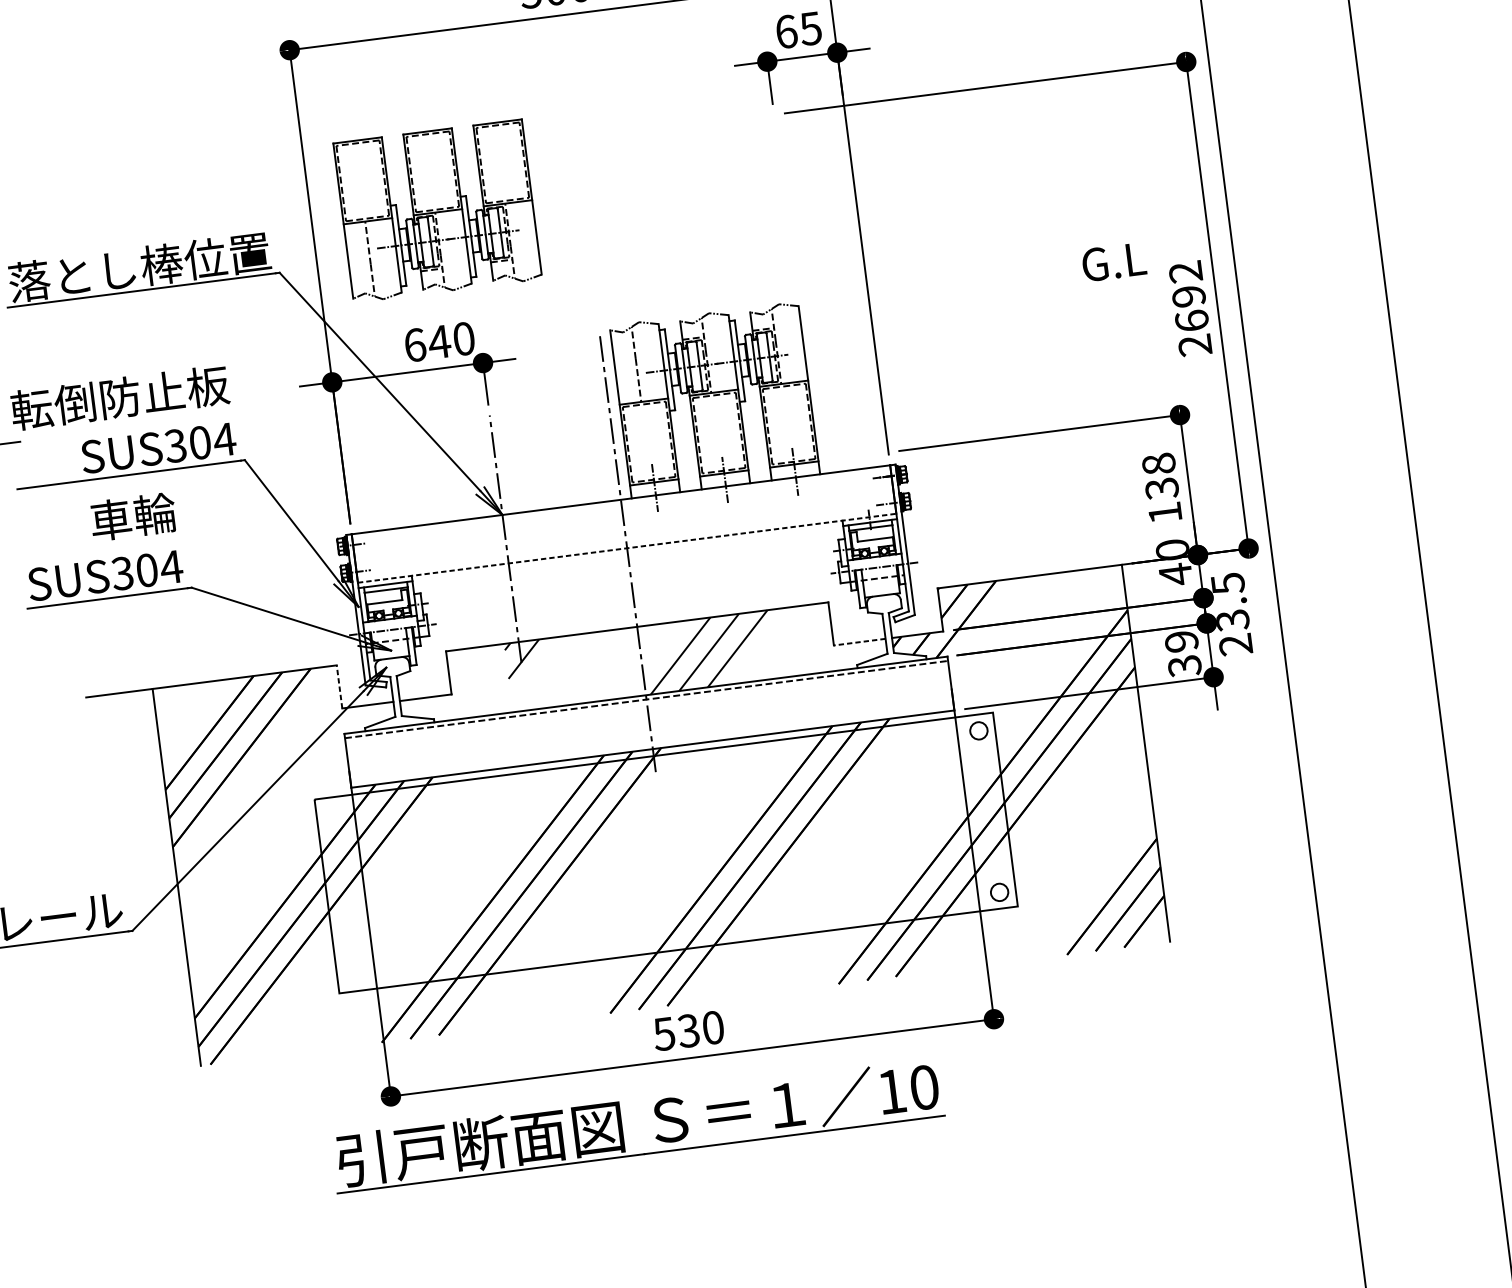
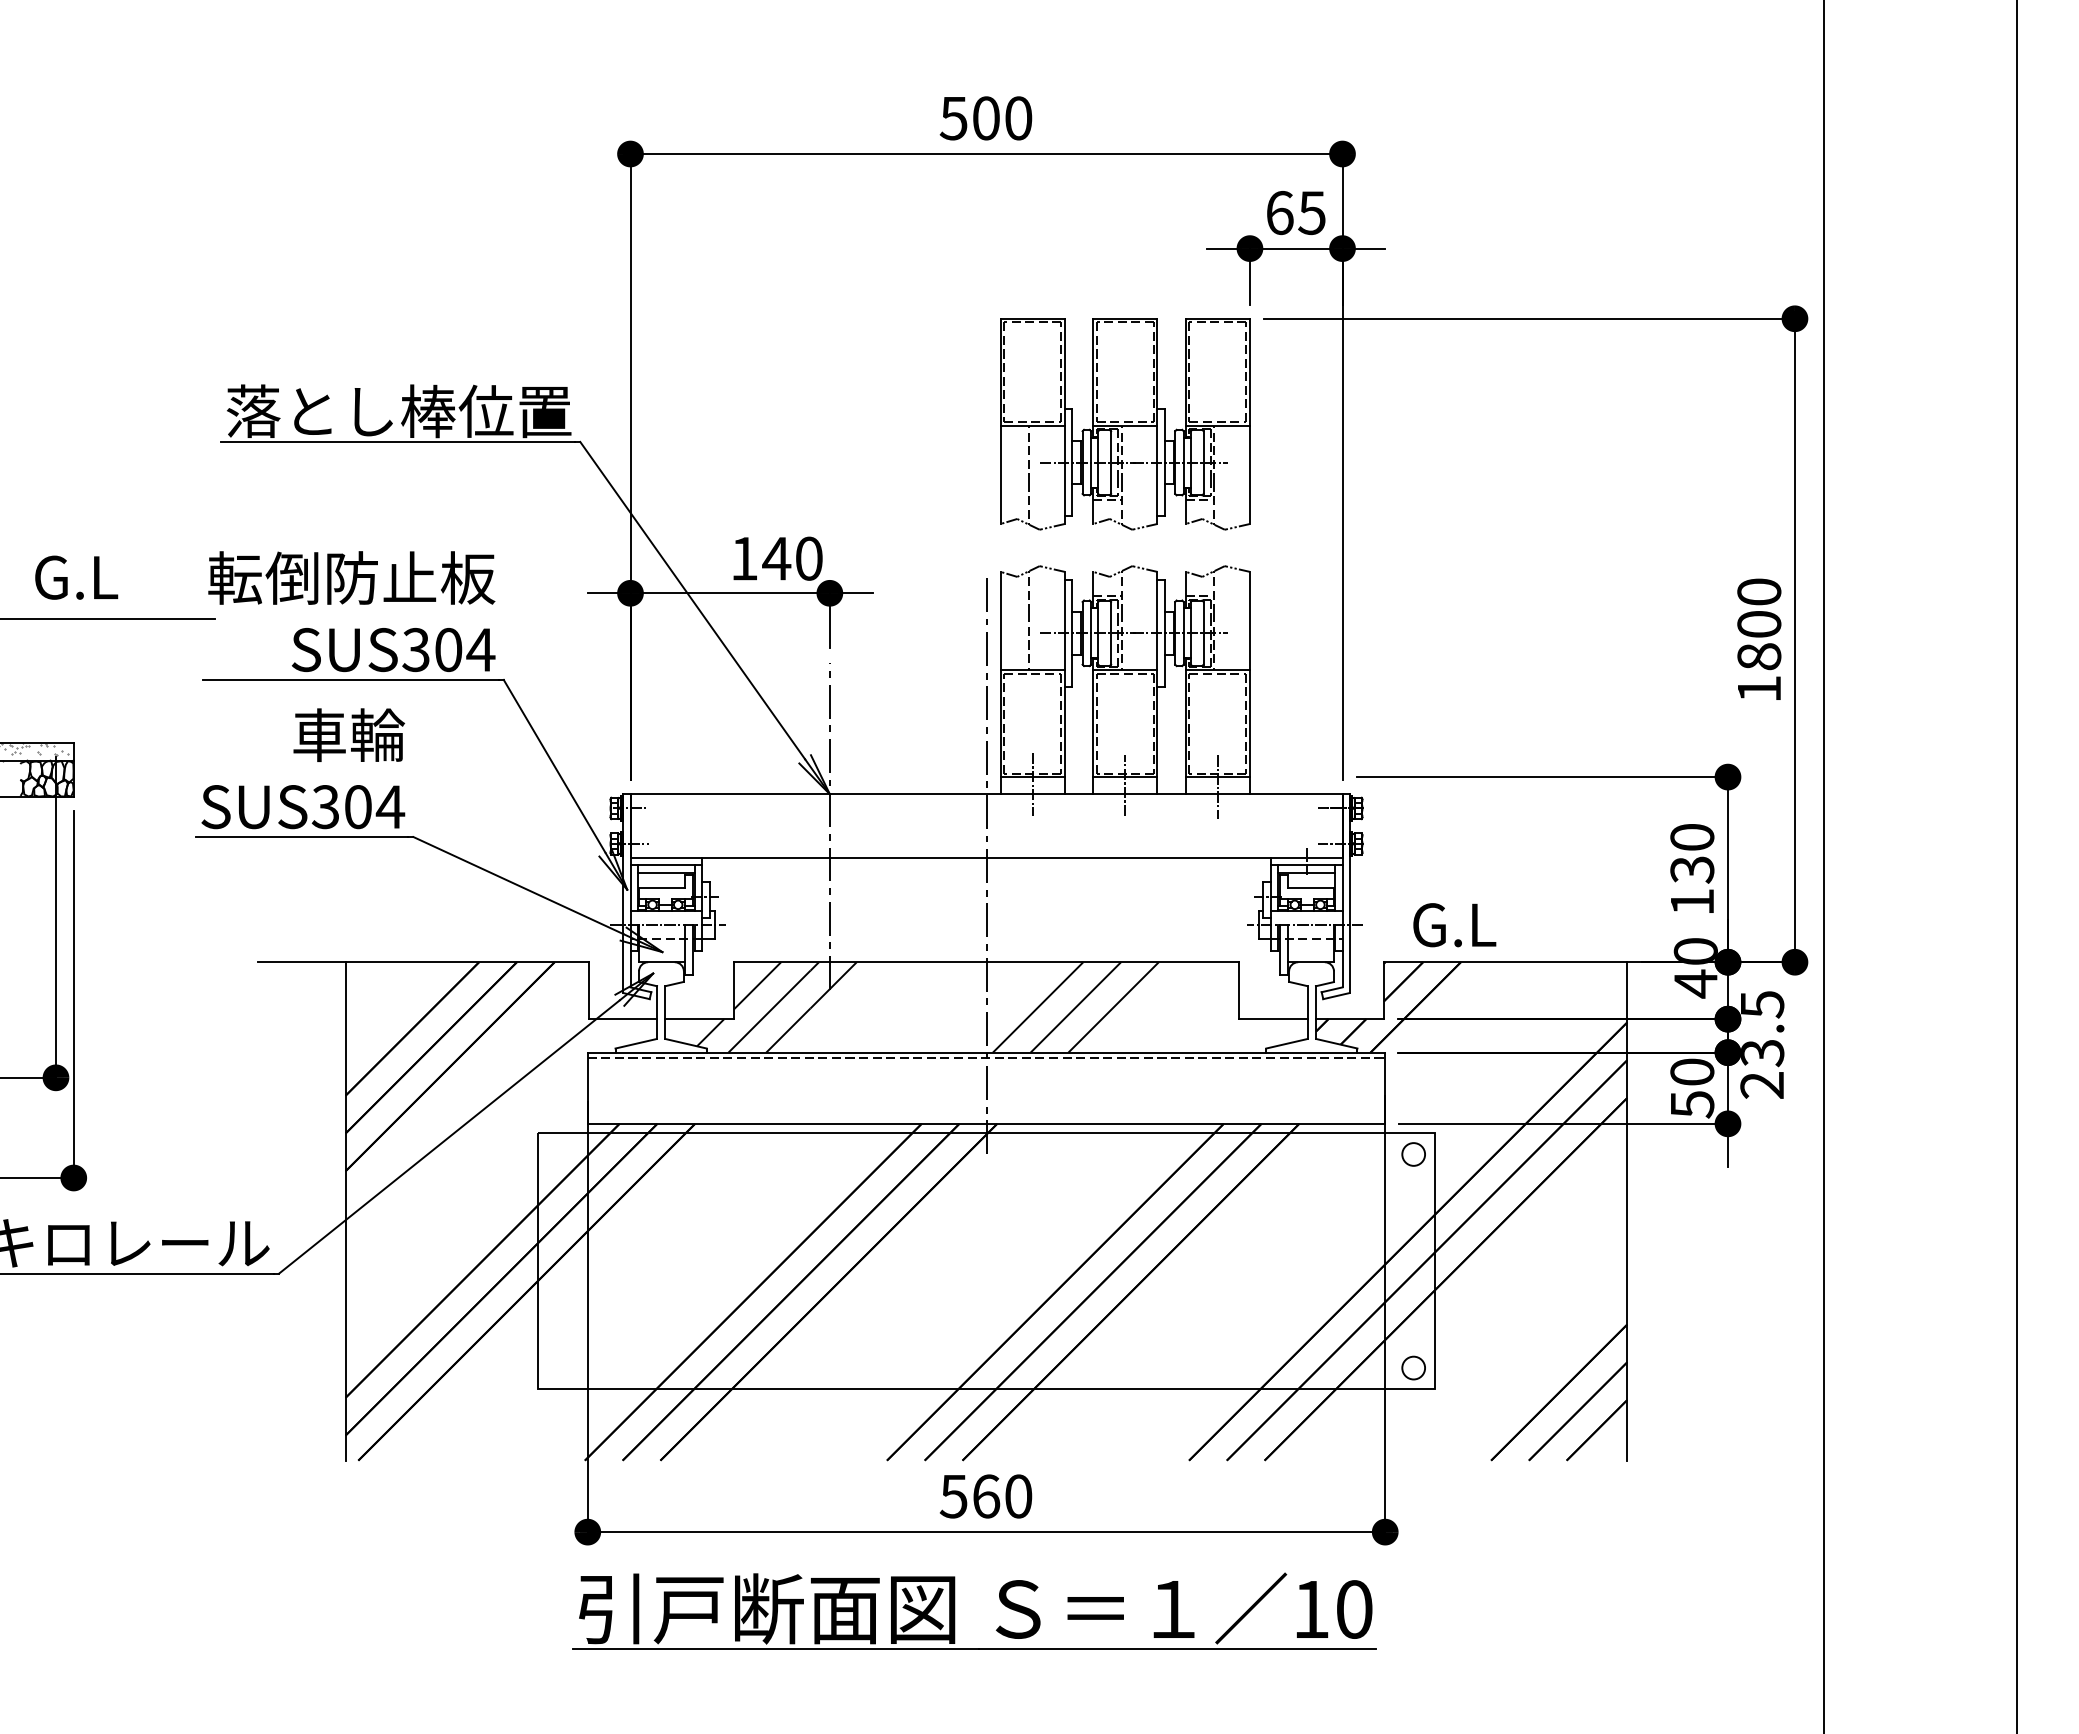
part: (437, 211) -> (1125, 424), moved
text: (1113, 262) -> (1454, 925), moved
text: (1190, 308) -> (1759, 640), 2692 -> 1800
text: (415, 345) -> (744, 558), 640 -> 140
text: (1158, 463) -> (1692, 836), 138 -> 130
line: (627, 548) -> (987, 858), dashed -> solid
line: (859, 642) -> (1272, 1019), dashed -> solid
text: (1183, 653) -> (1692, 1088), 39 -> 50
hatch: (465, 683) -> (753, 1007), added
line: (339, 686) -> (589, 990), dashed -> solid
text: (688, 1030) -> (986, 1496), 530 -> 560
part: (622, 1126) -> (955, 1610), moved

